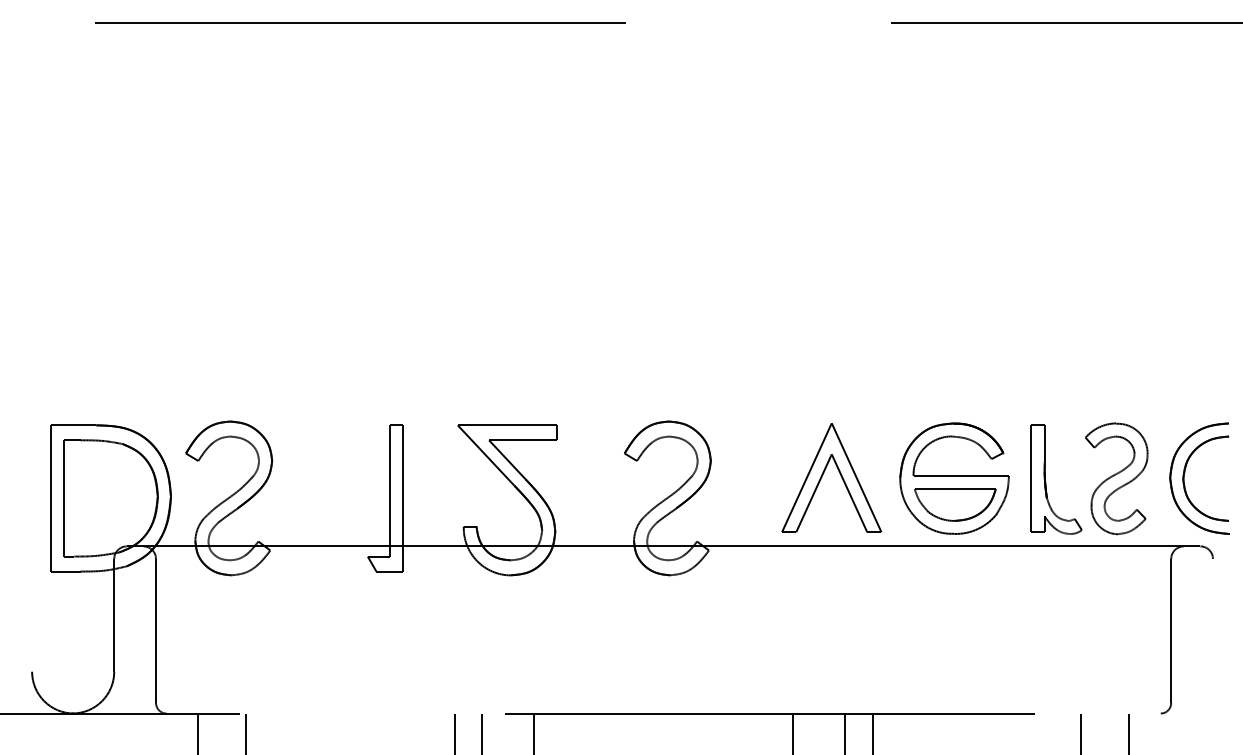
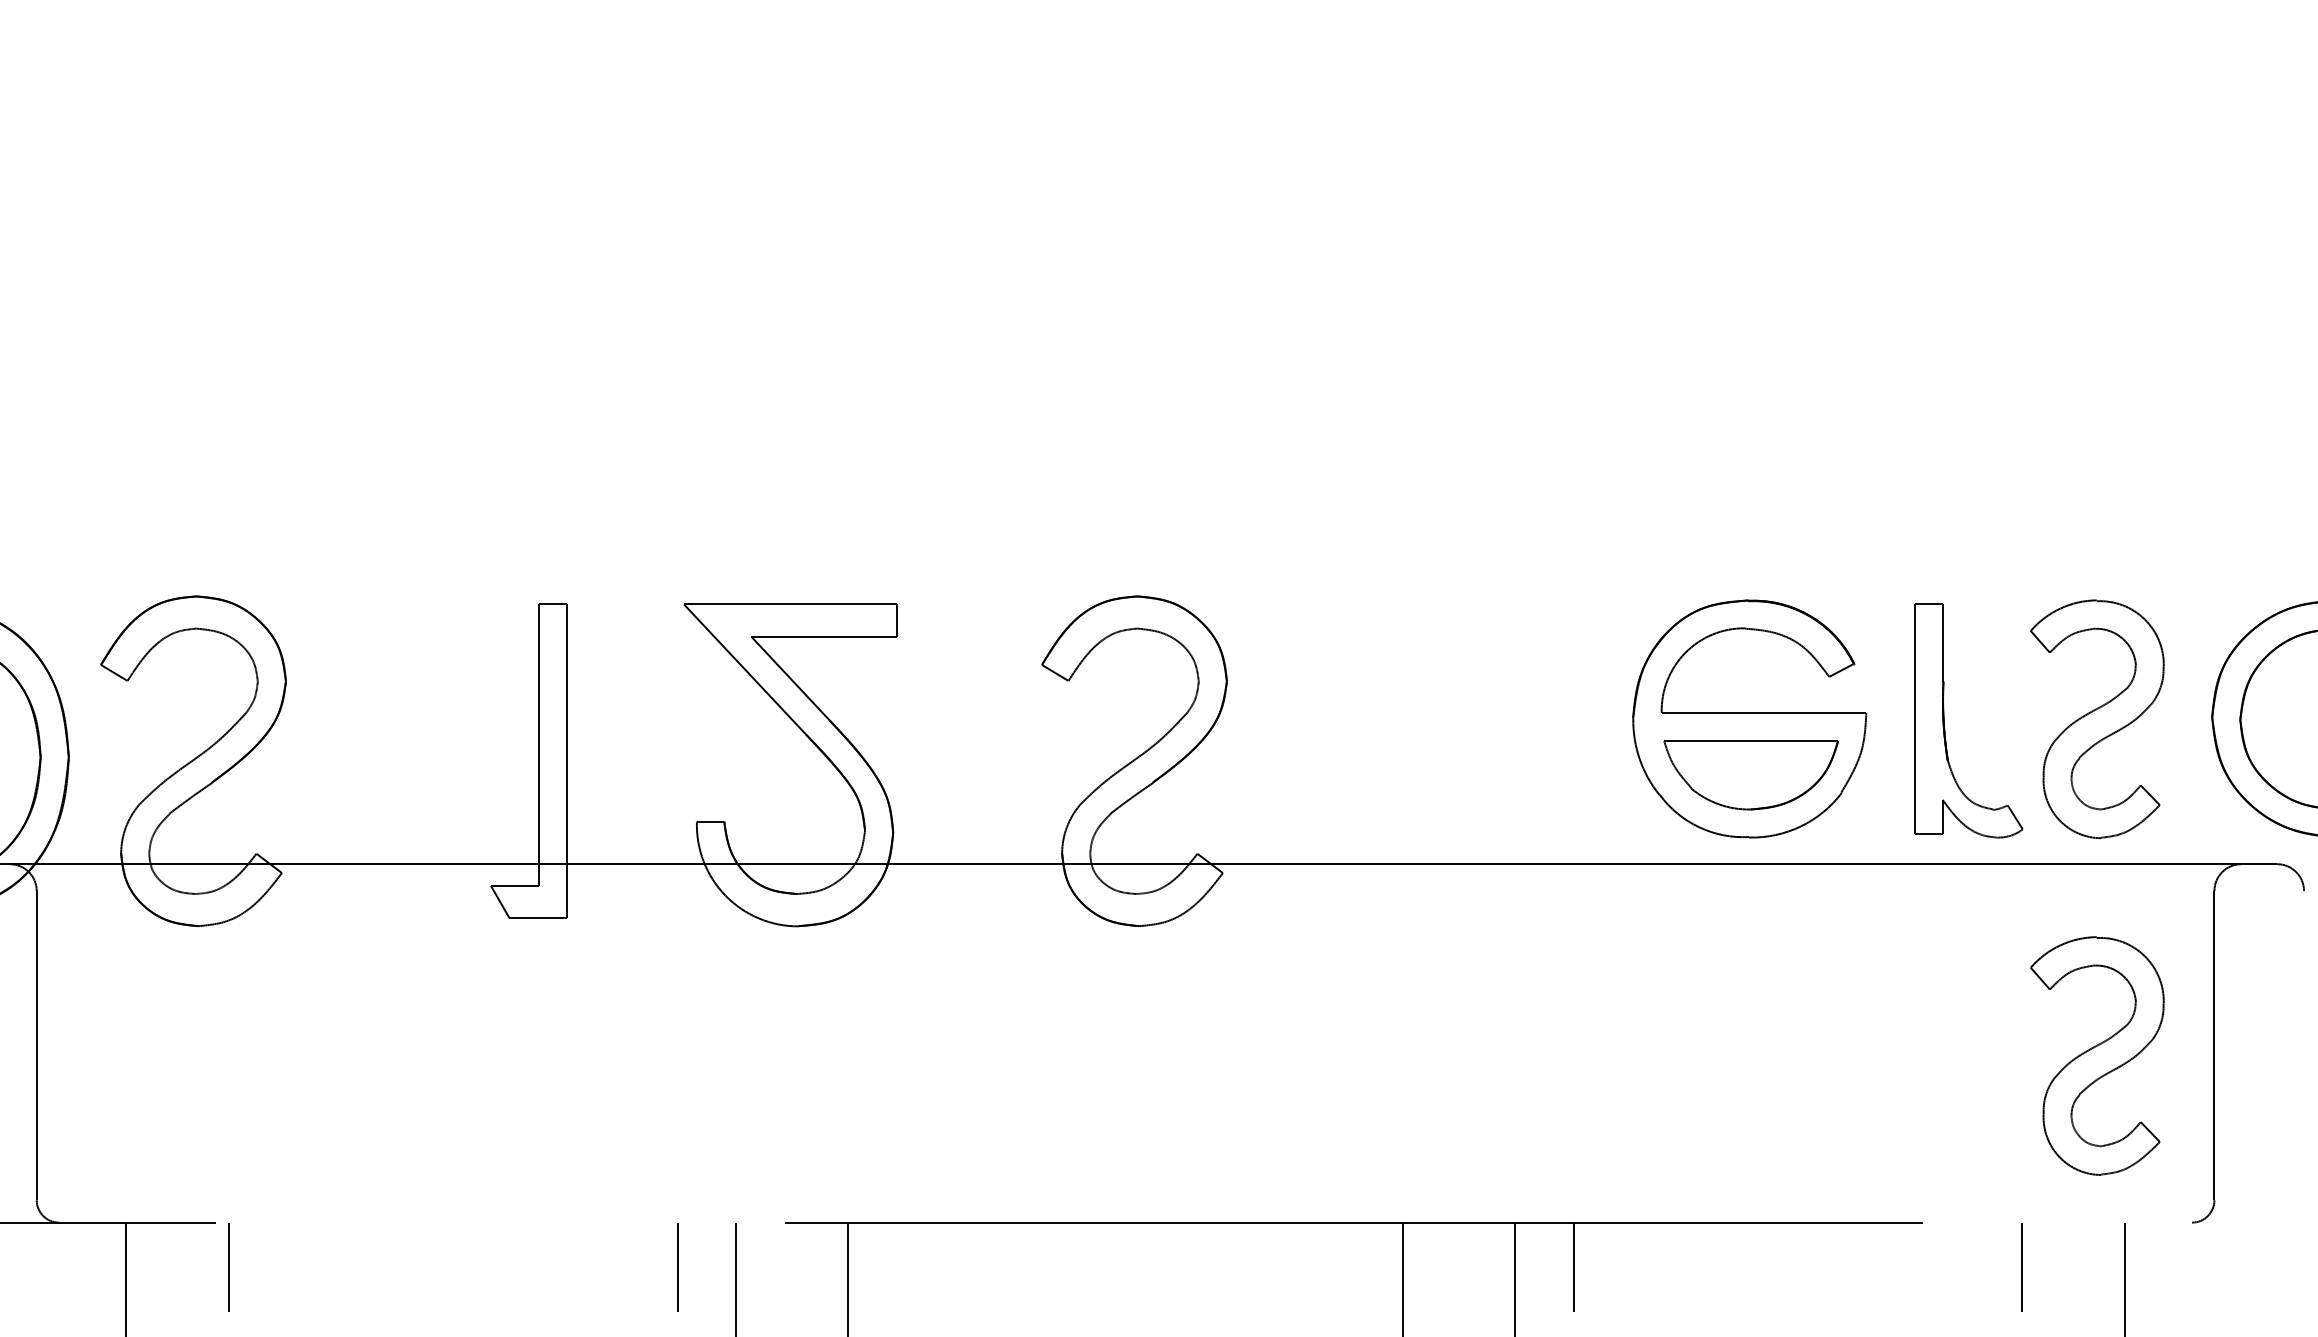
part: (824, 473) -> (1470, 707), removed
part: (1116, 635) -> (2097, 1055), added

